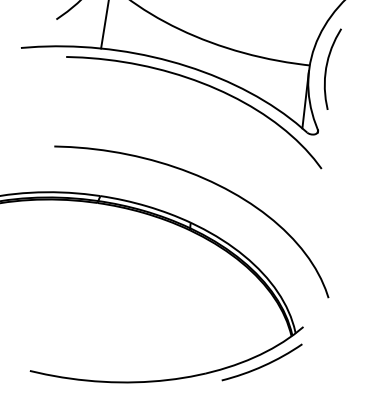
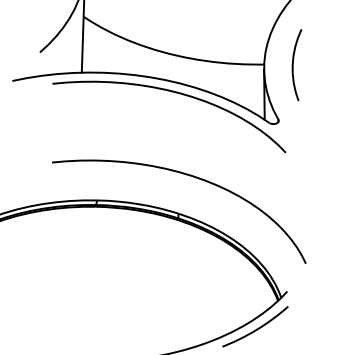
curve: (327, 68) -> (293, 65), moved

